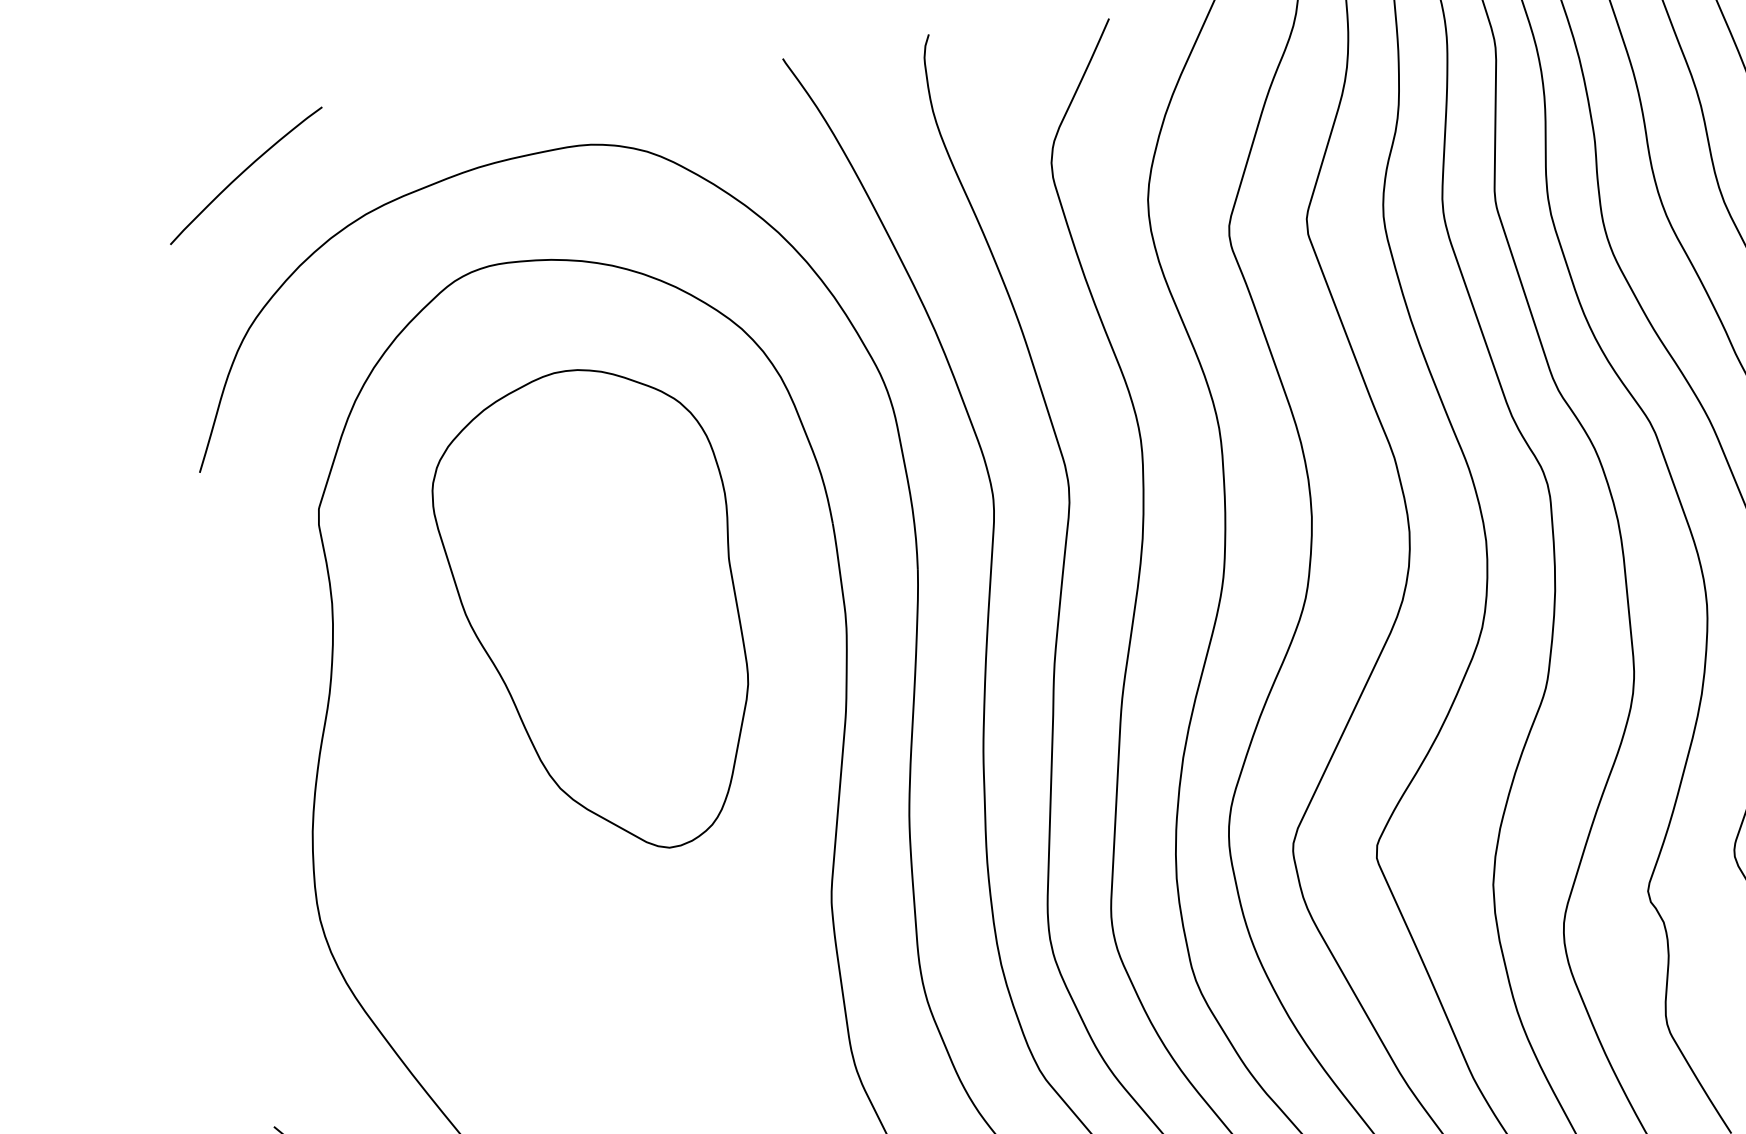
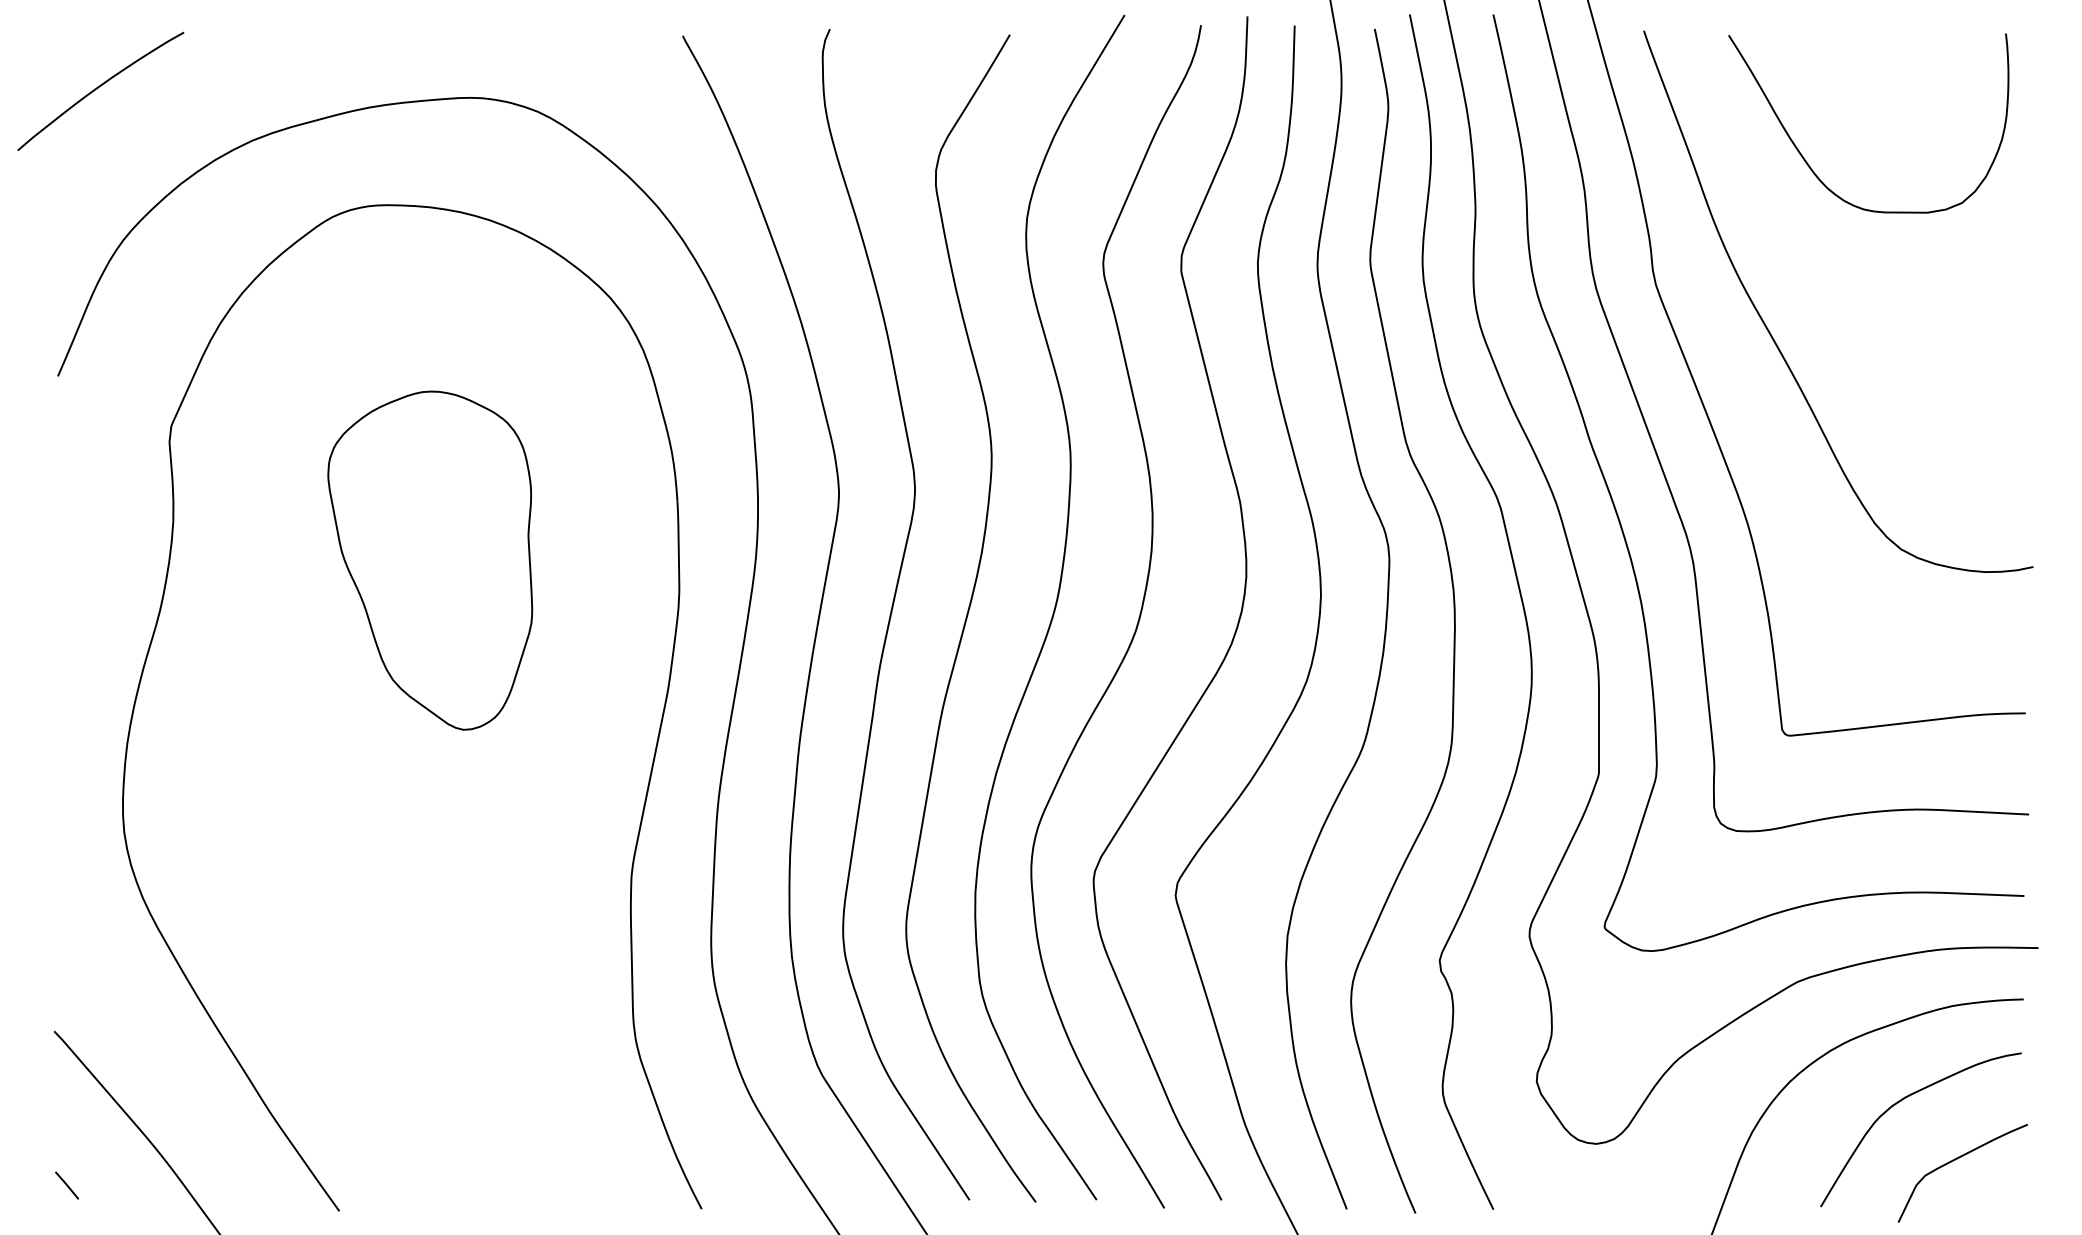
curve: (243, 173) -> (98, 88), moved
part: (592, 612) -> (429, 560), size x0.7

